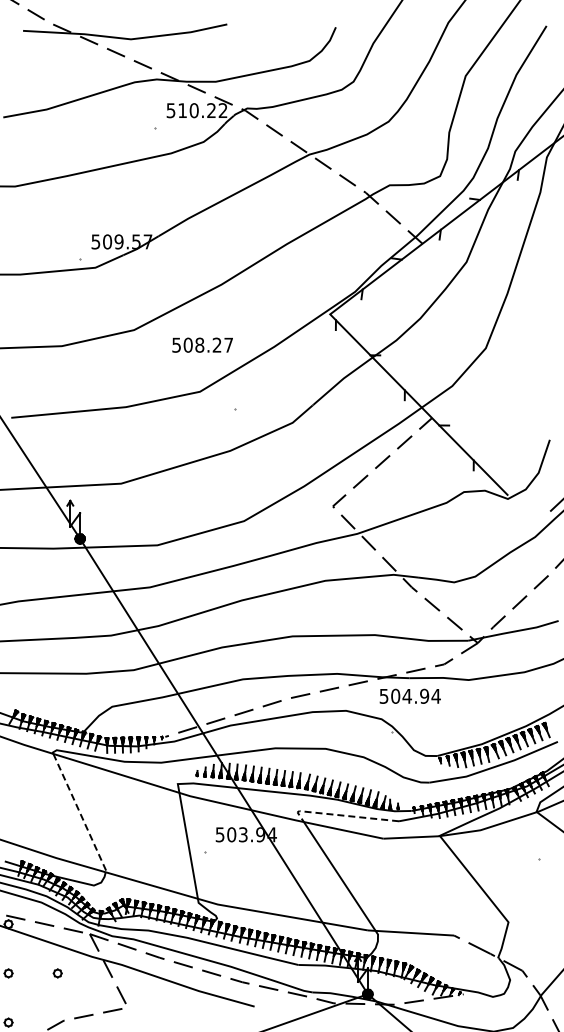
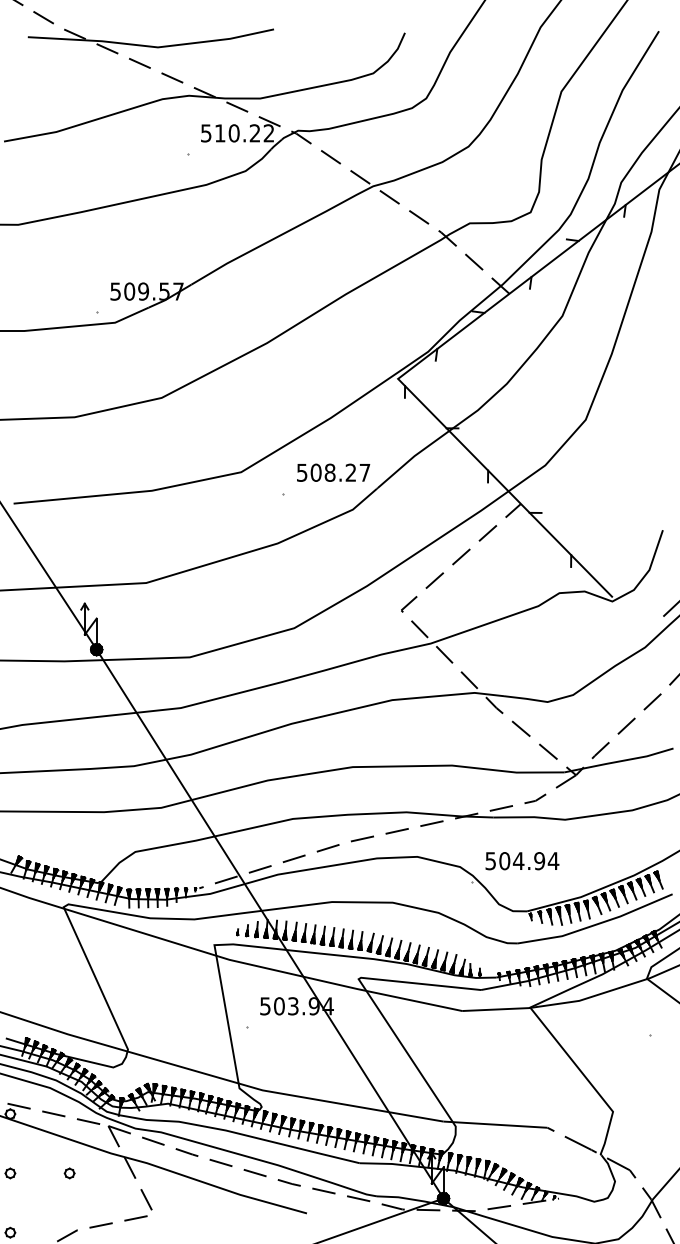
text: (202, 344) -> (333, 471), moved
text: (409, 695) -> (521, 860), moved
line: (80, 813) -> (97, 980), dashed -> solid
line: (340, 815) -> (410, 983), dashed -> solid

